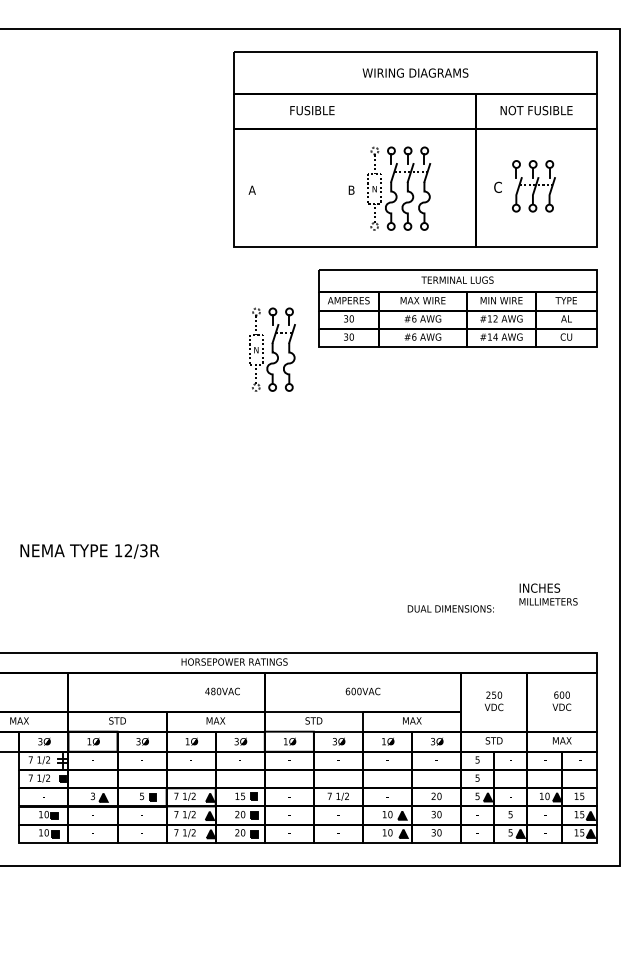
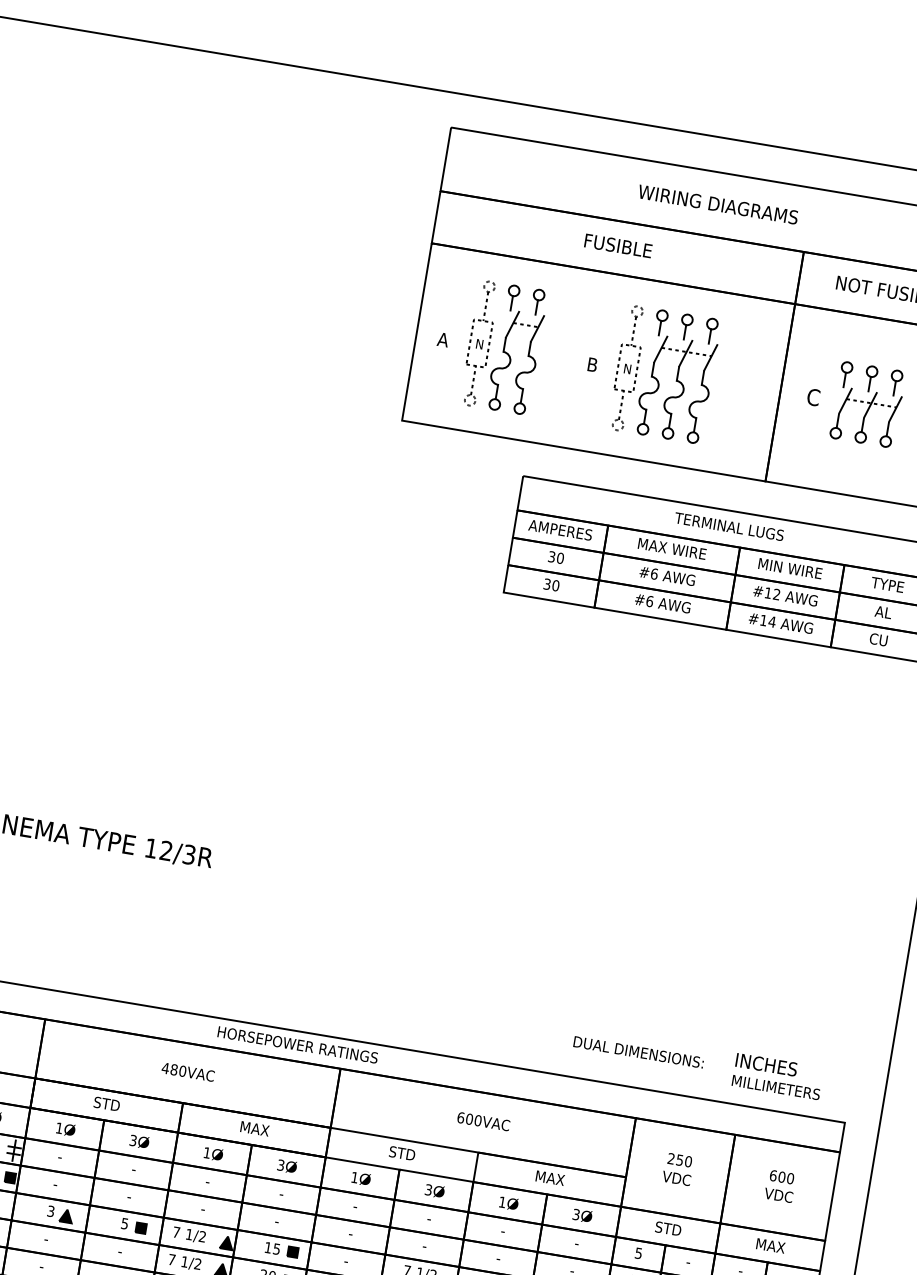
text: (312, 110) -> (618, 245), moved
part: (272, 349) -> (504, 347), moved
text: (548, 594) -> (777, 1076), moved
text: (450, 608) -> (638, 1051), moved
text: (222, 691) -> (187, 1072), moved

